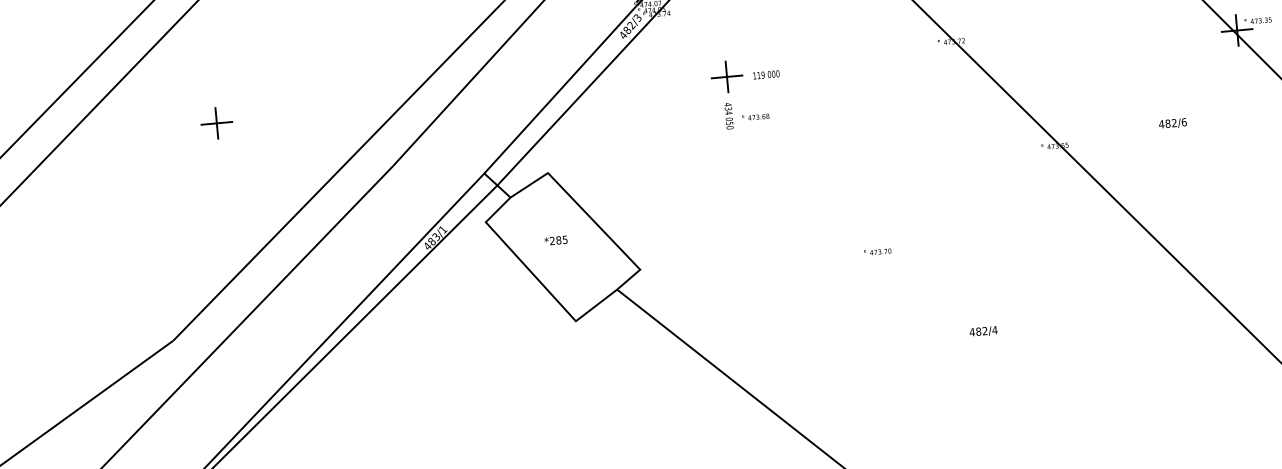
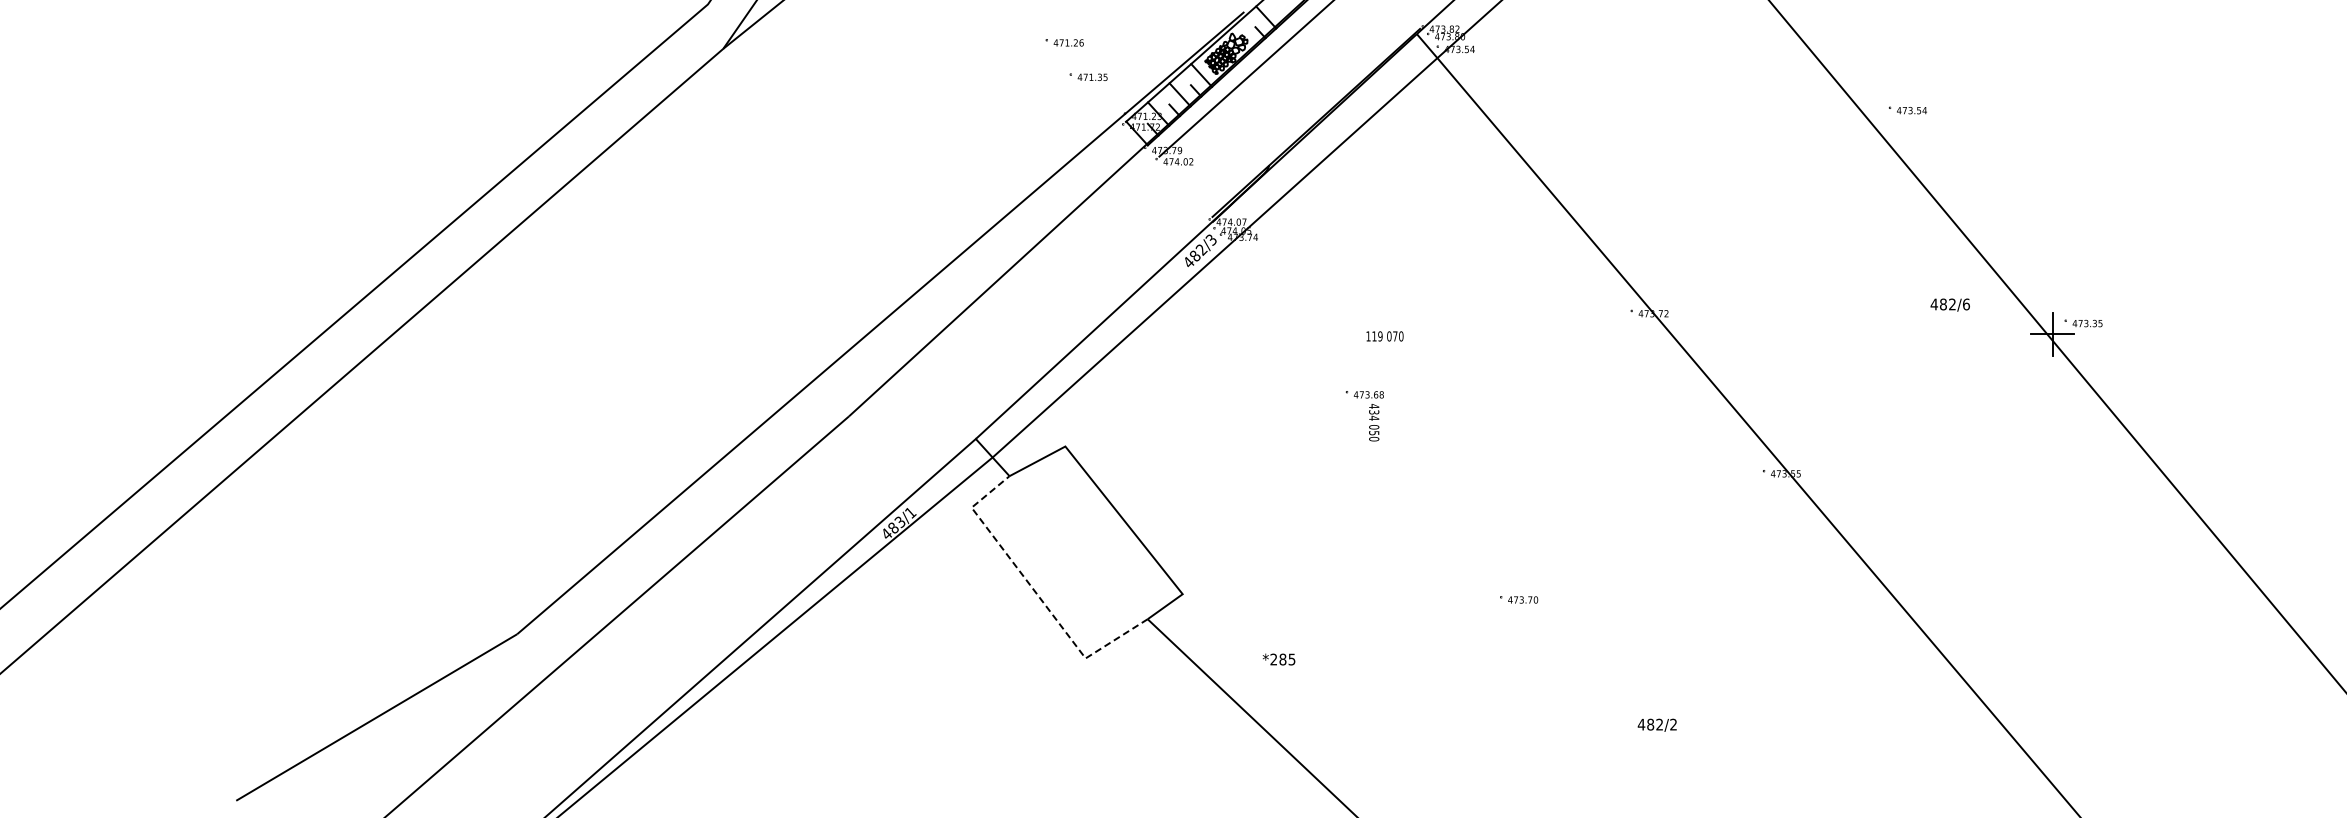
text: (773, 74) -> (1395, 336), 000 -> 070
part: (727, 77) -> (1329, 334), removed
text: (729, 116) -> (1374, 422), moved
part: (216, 123) -> (605, 334), removed
text: (1172, 123) -> (1949, 304), moved
text: (555, 240) -> (1278, 659), moved
line: (536, 277) -> (1035, 592), solid -> dashed
text: (994, 330) -> (1673, 724), 482/4 -> 482/2

